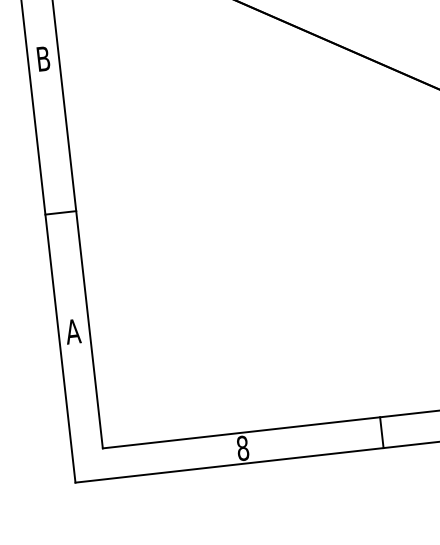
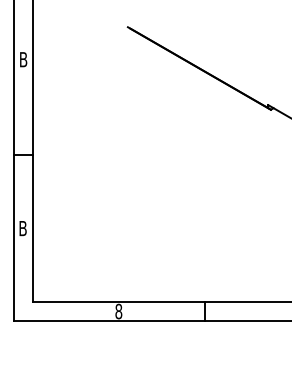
text: (72, 331) -> (22, 228), A -> B

